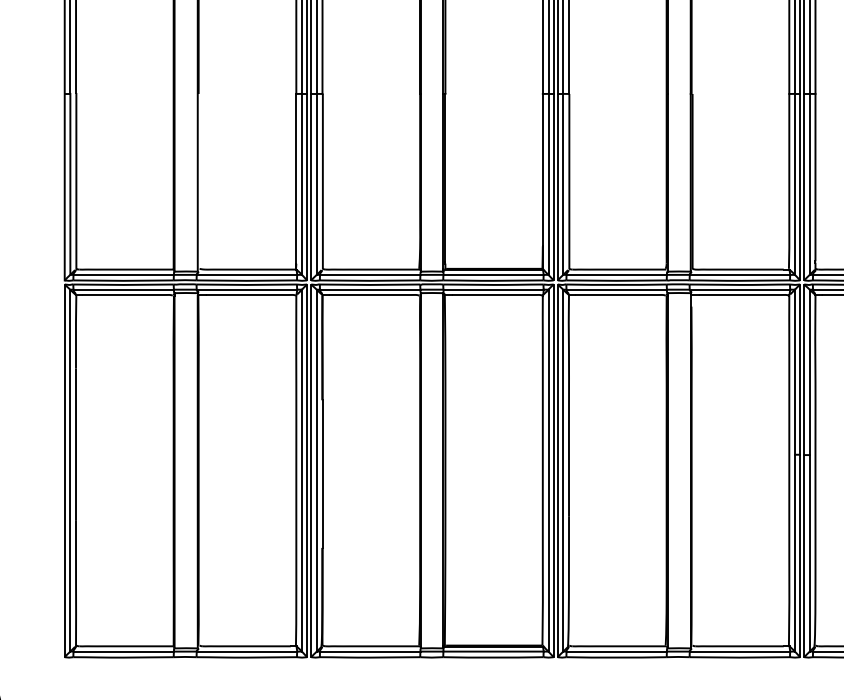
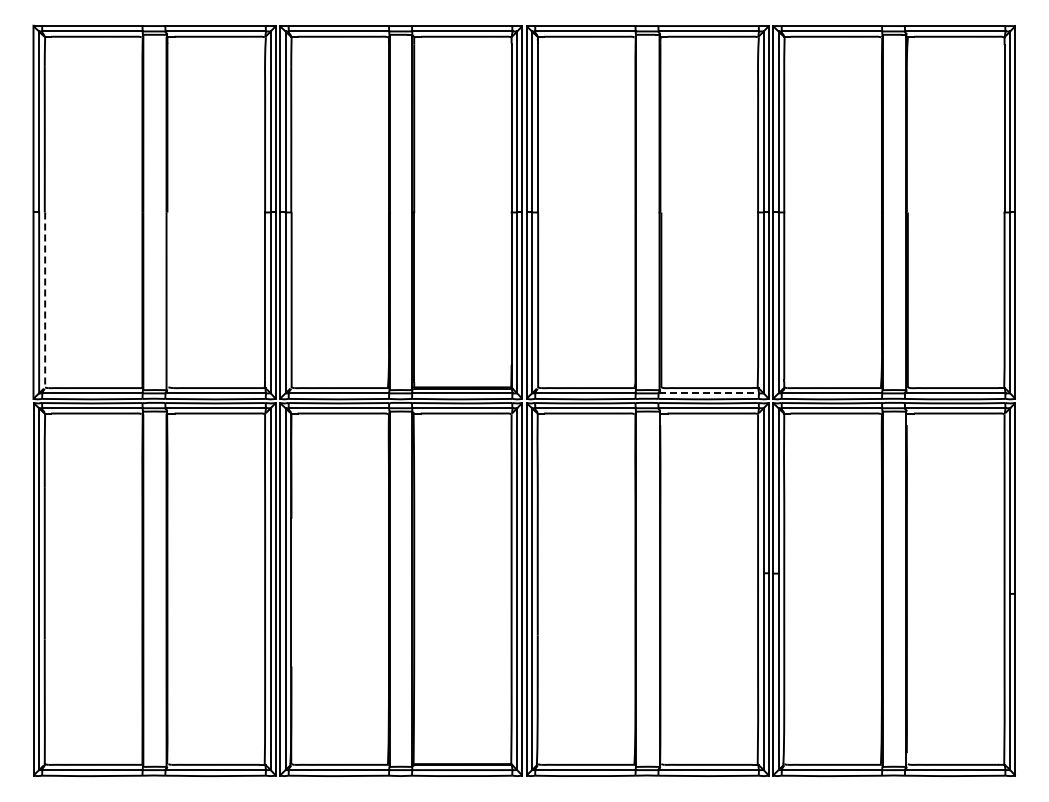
line: (76, 181) -> (45, 300), solid -> dashed
line: (740, 274) -> (709, 393), solid -> dashed

